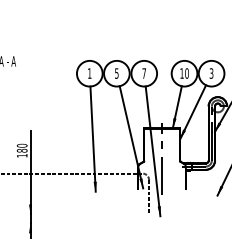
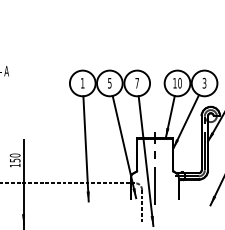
text: (21, 150) -> (14, 160), 180 -> 150

